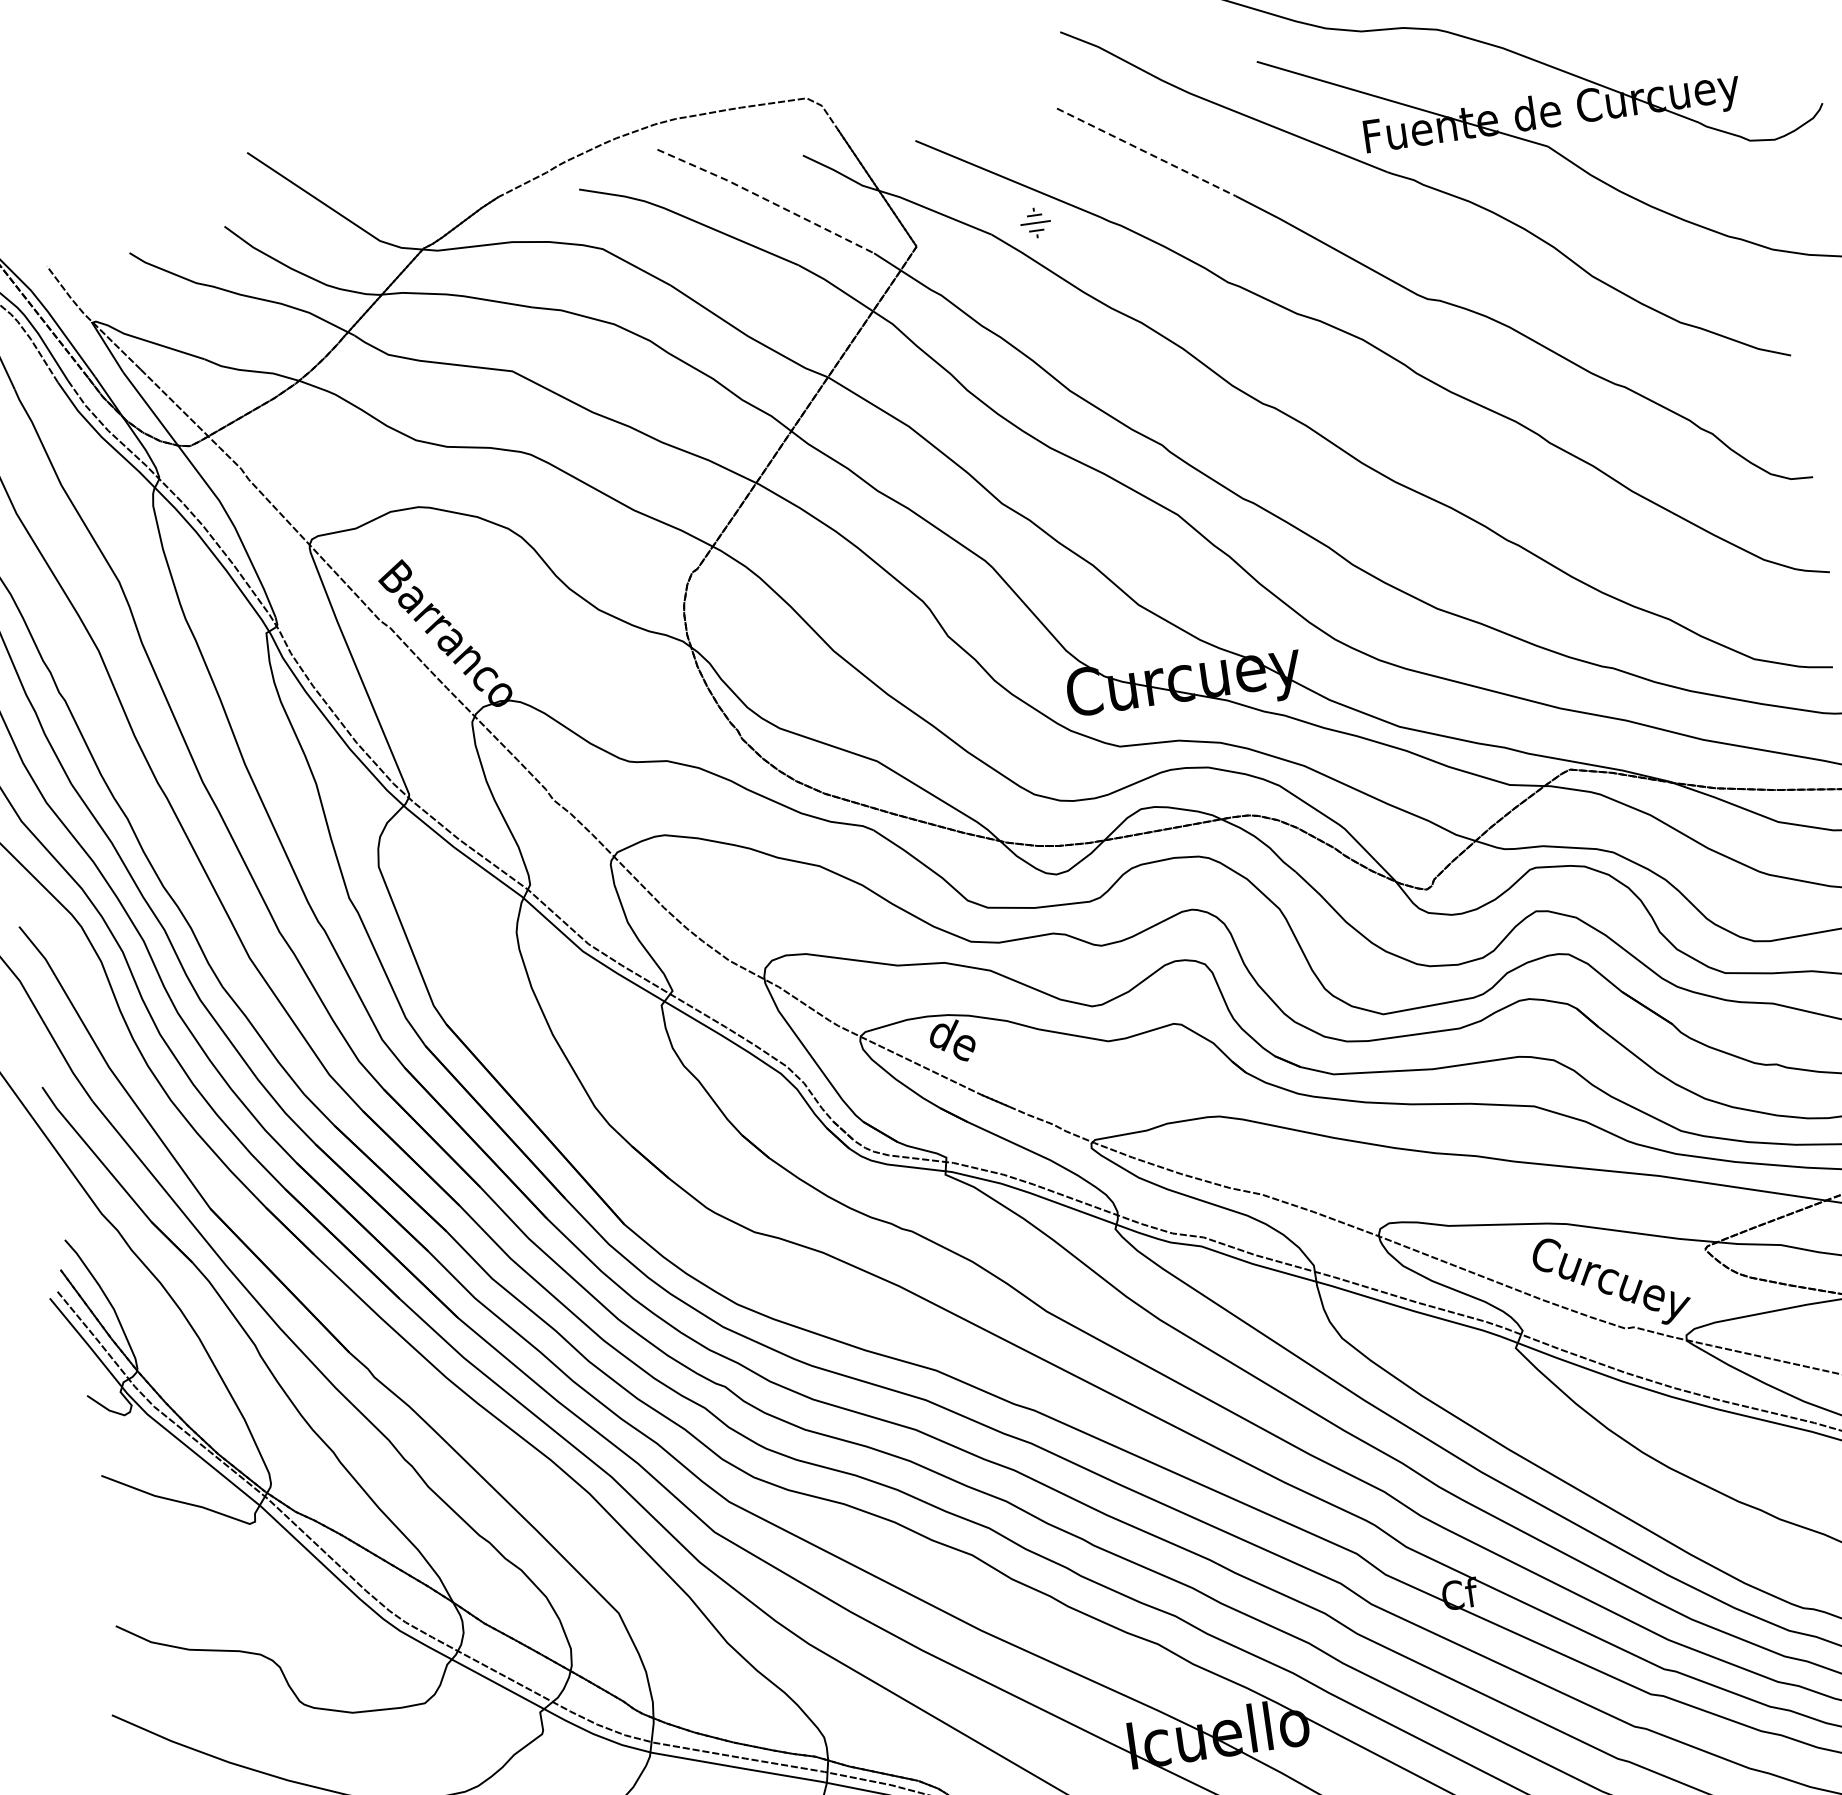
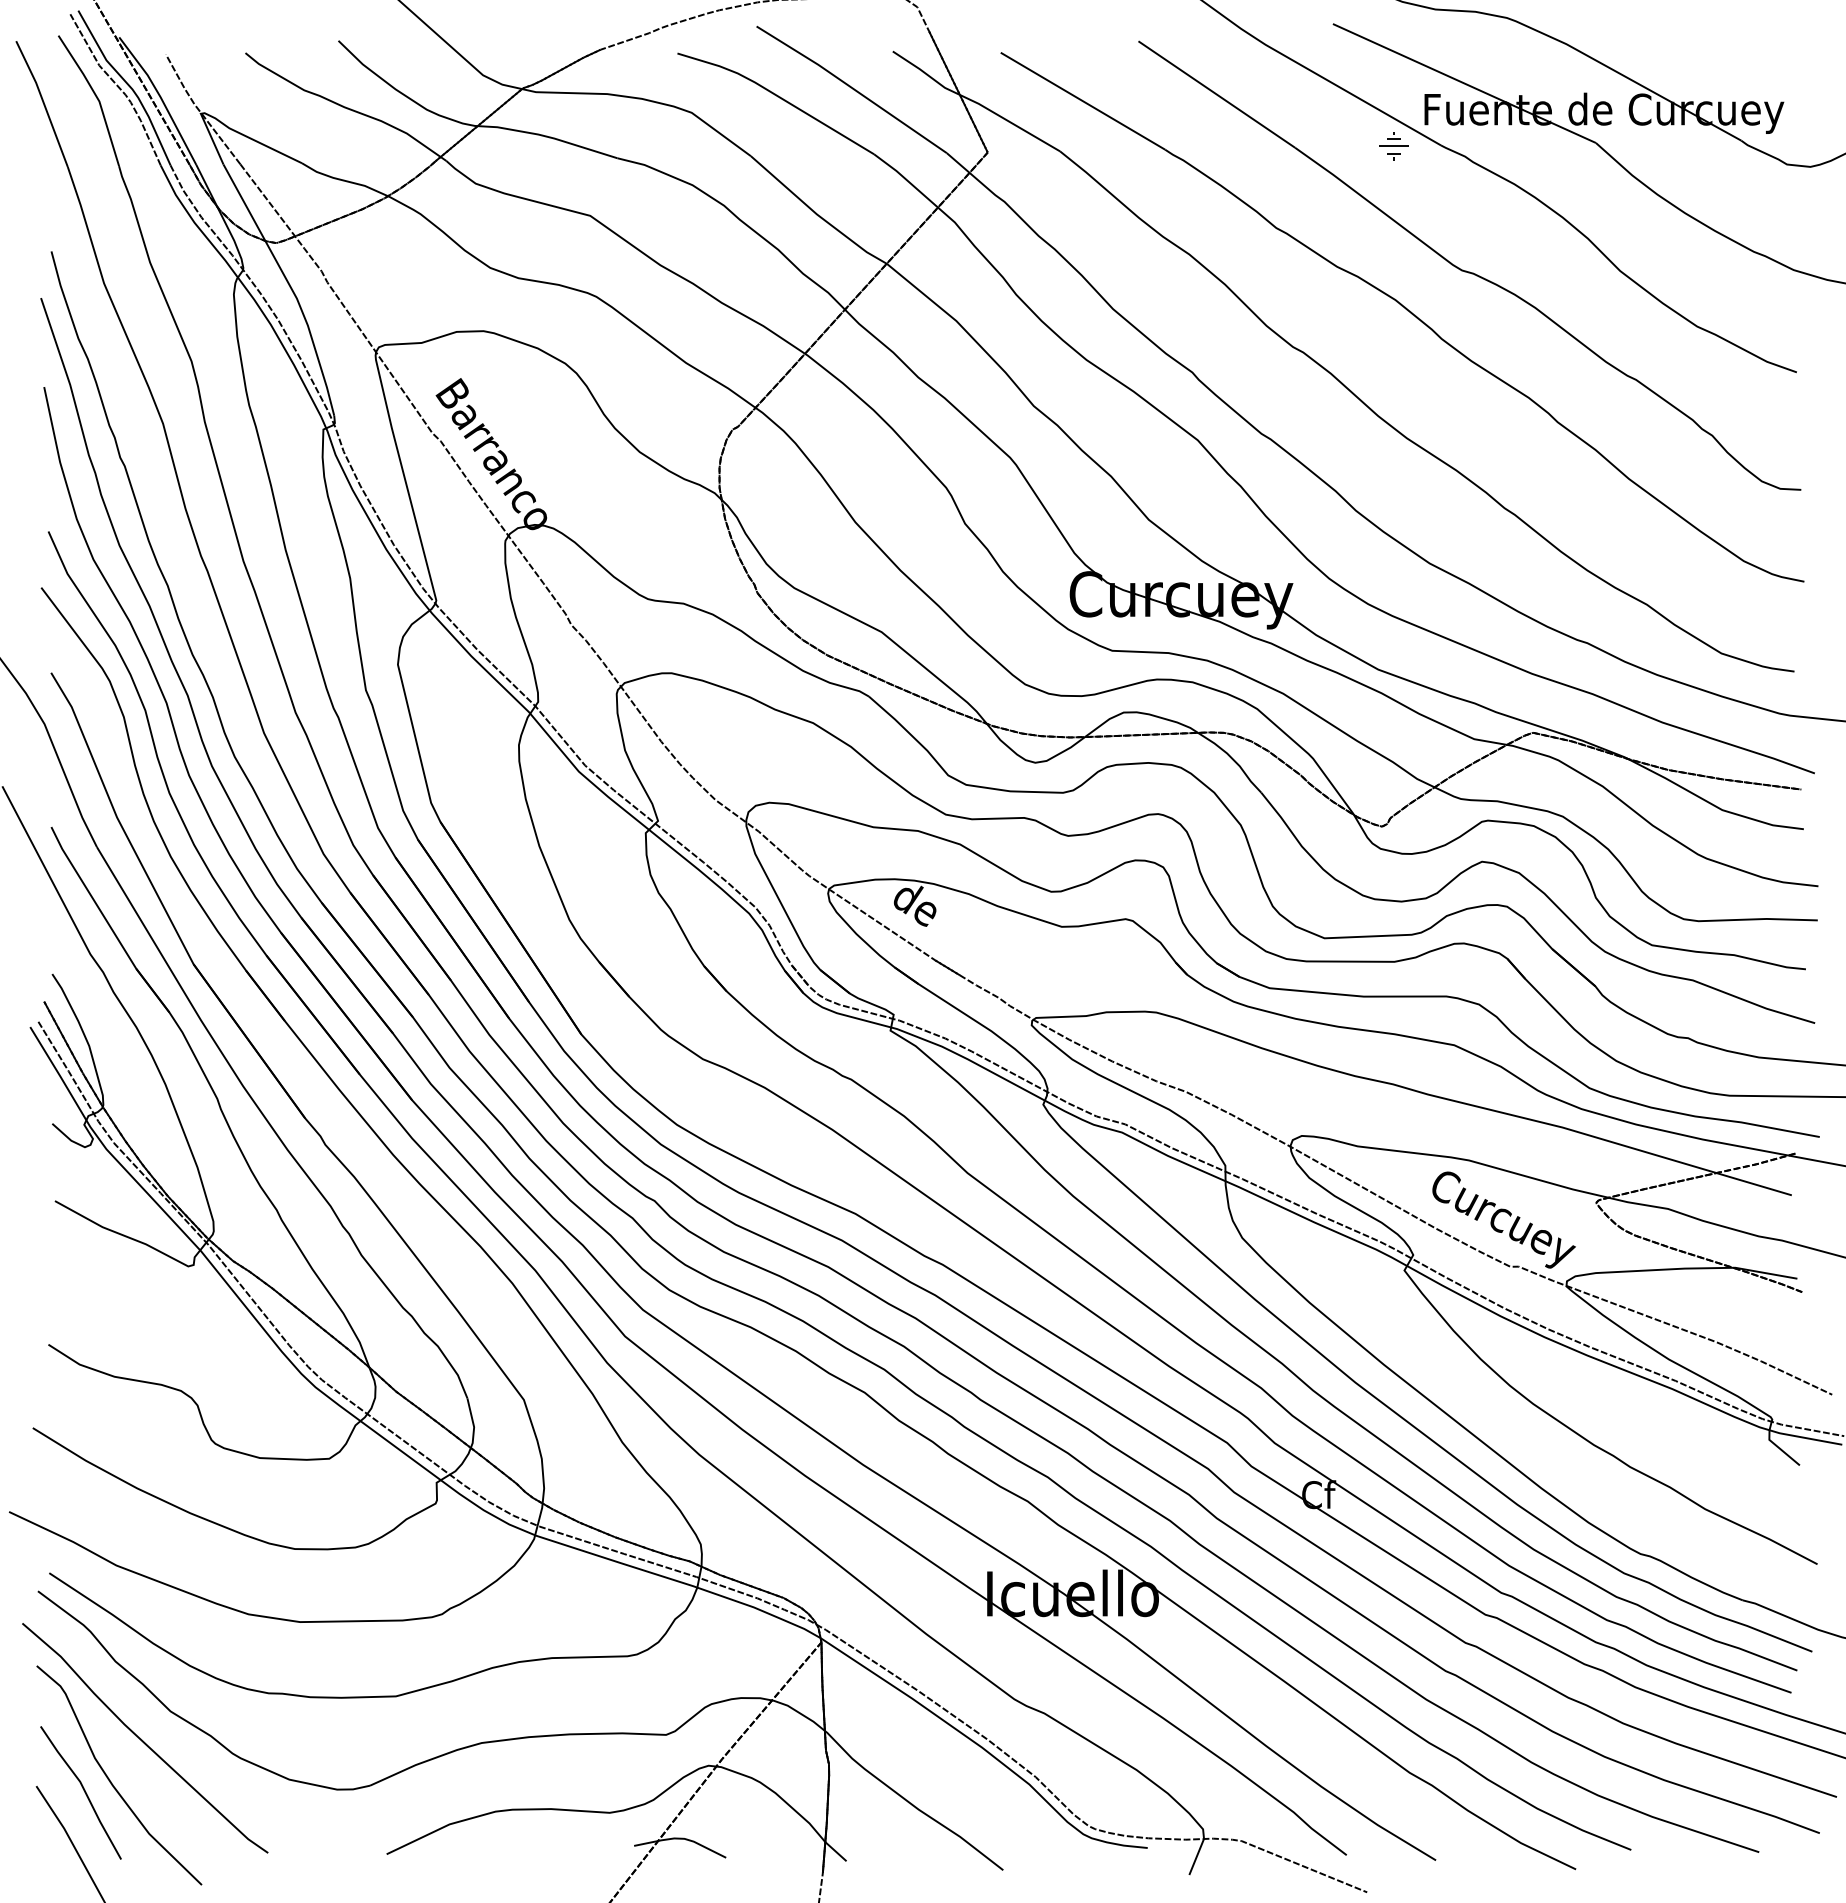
line: (1146, 152) -> (1216, 94), dashed -> solid
line: (766, 200) -> (852, 88), dashed -> solid
part: (1035, 223) -> (1393, 146), moved

